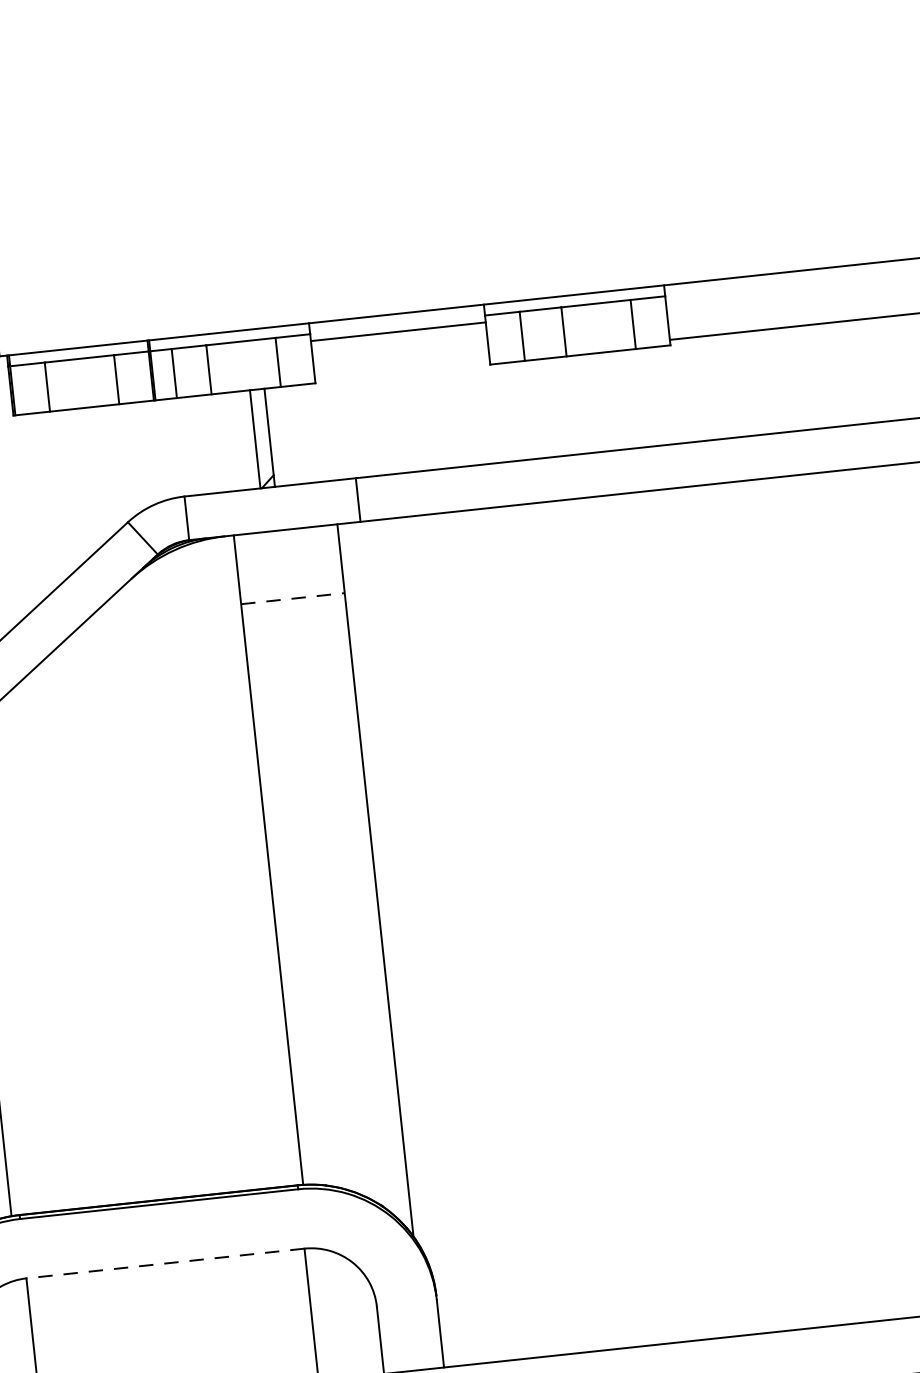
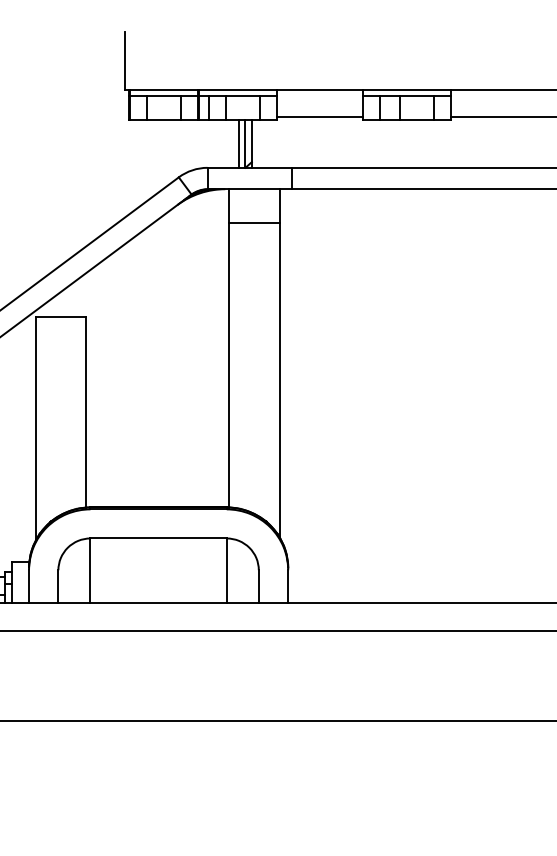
line: (398, 332) -> (319, 117), moved
line: (242, 440) -> (238, 143), added
line: (294, 597) -> (255, 222), dashed -> solid
line: (165, 1263) -> (158, 538), dashed -> solid

